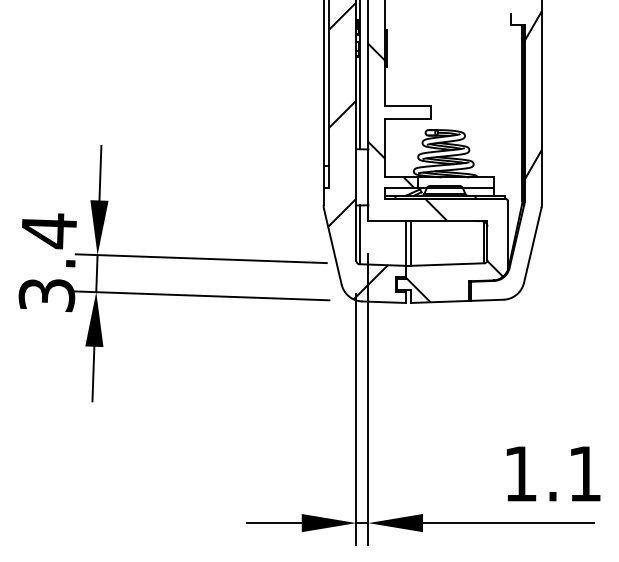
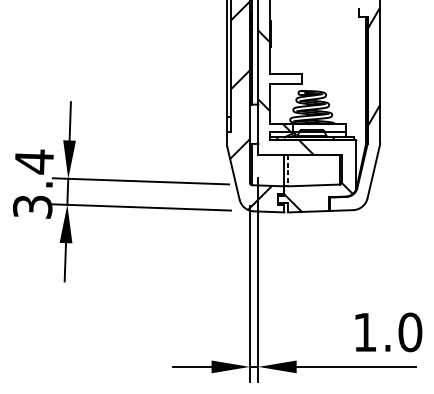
line: (411, 243) -> (288, 170), solid -> dashed
text: (585, 473) -> (410, 332), 1.1 -> 1.0

